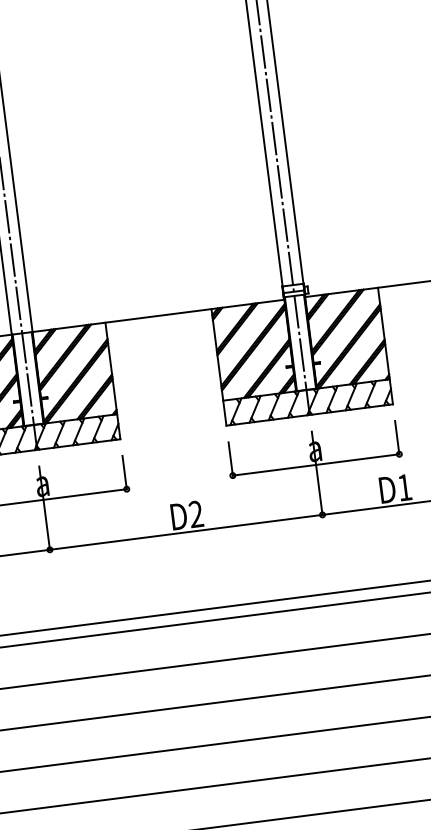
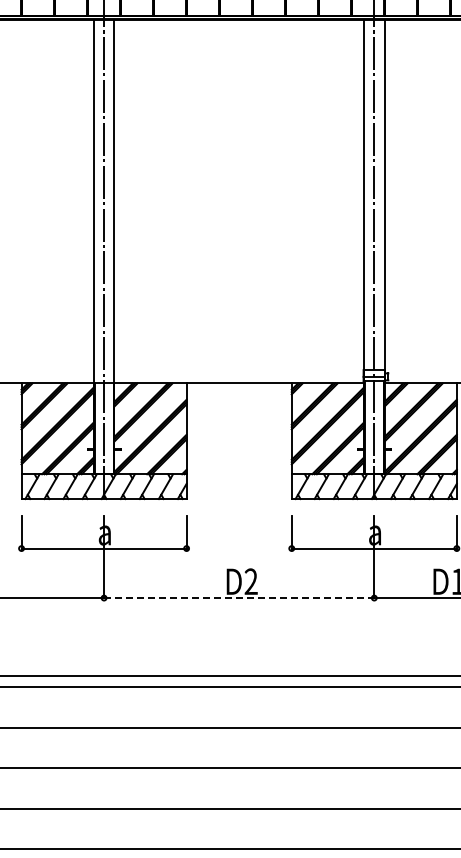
line: (186, 532) -> (239, 598), solid -> dashed

